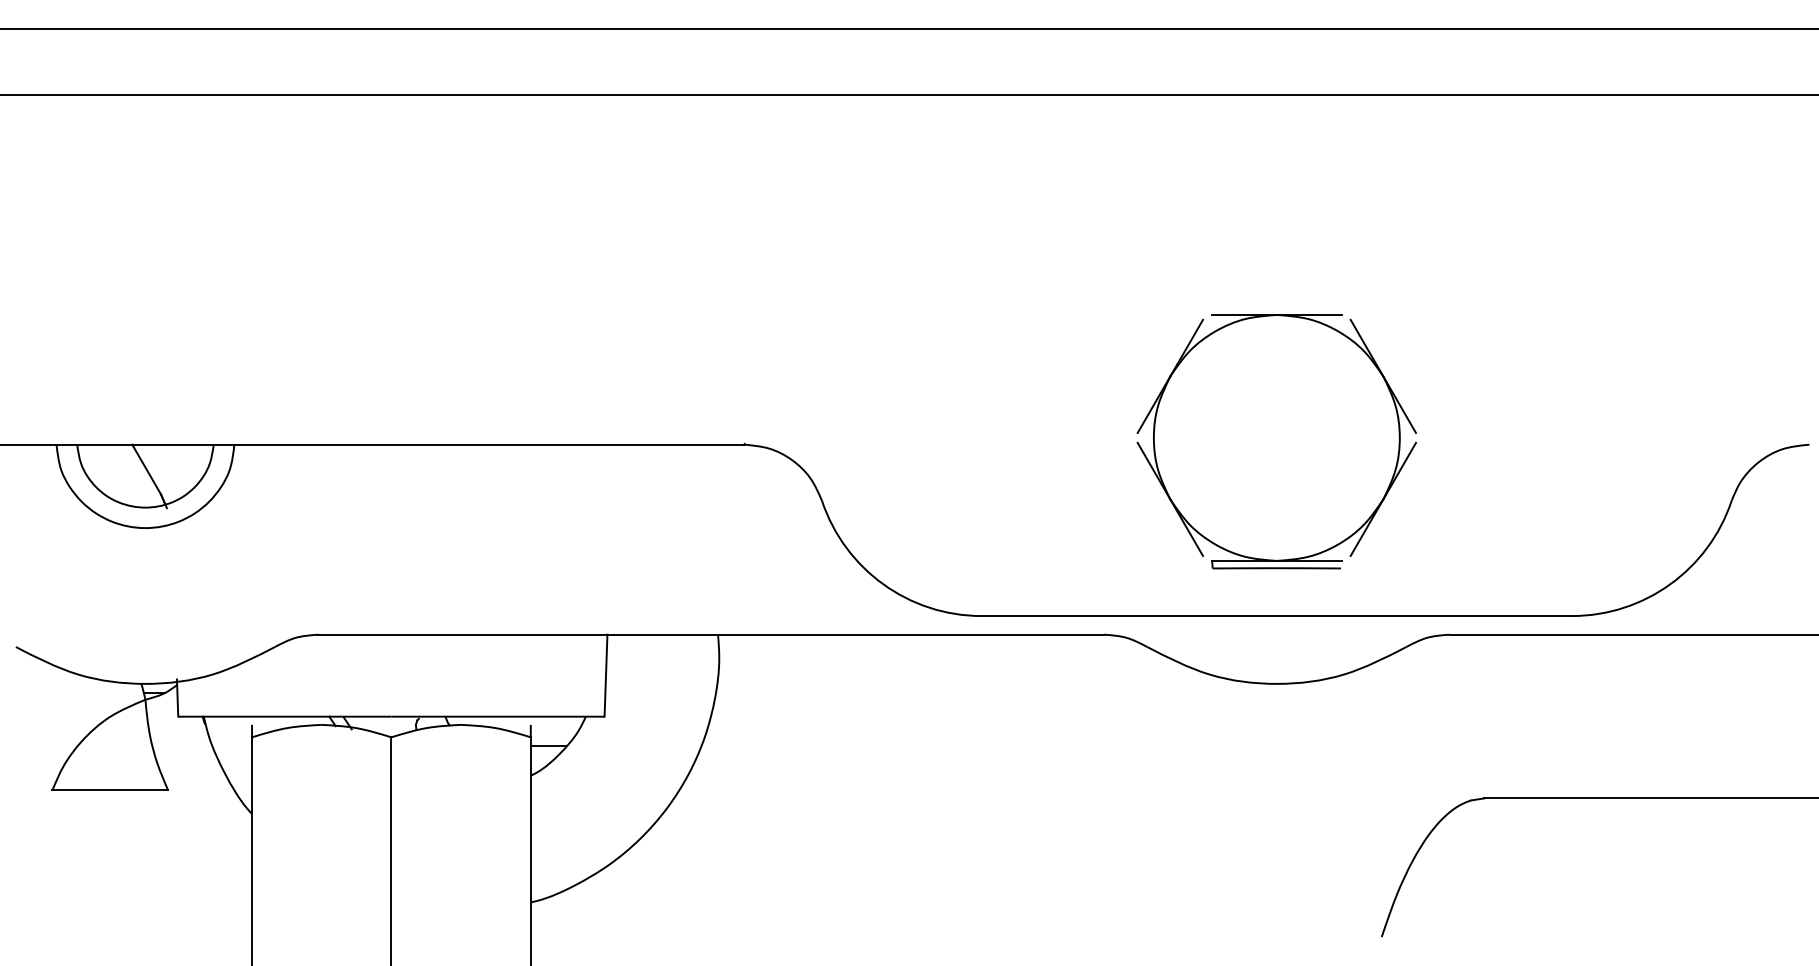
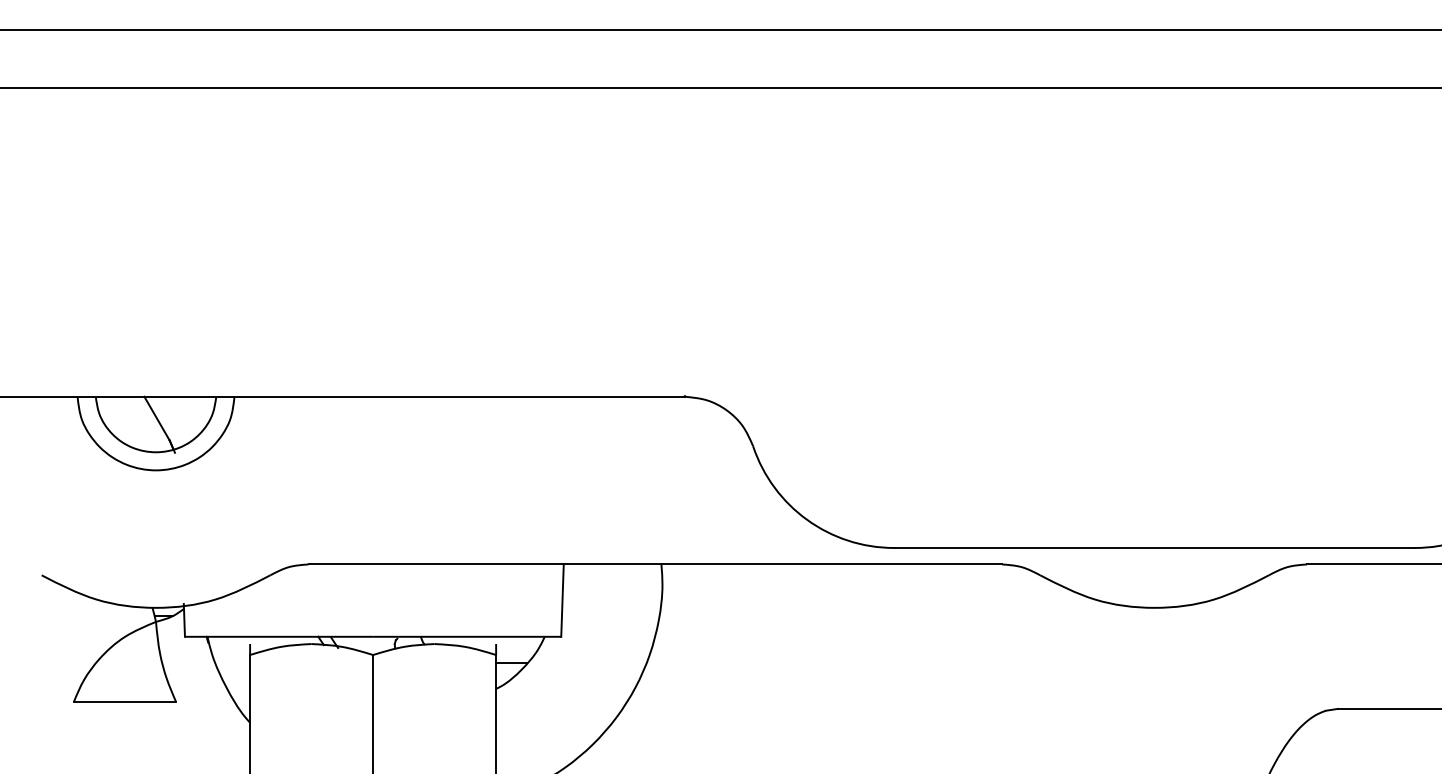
part: (1276, 441) -> (1154, 393), removed

